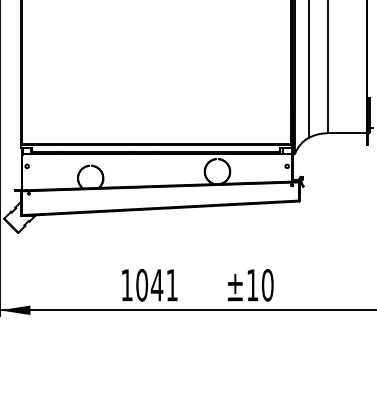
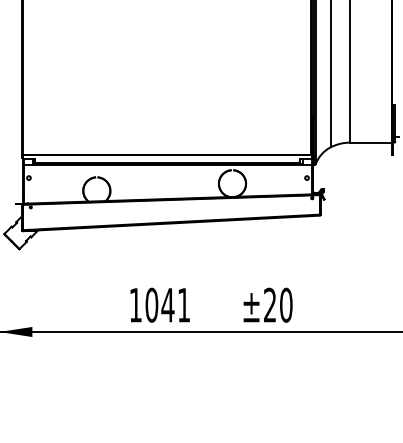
text: (252, 285) -> (269, 305), ±10 -> ±20

